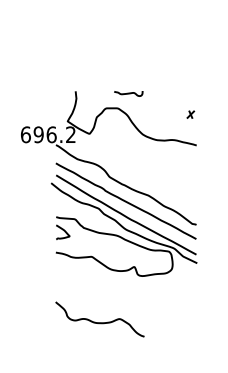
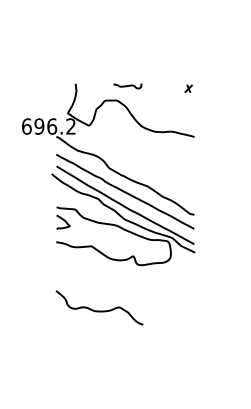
part: (190, 114) -> (188, 88), moved

